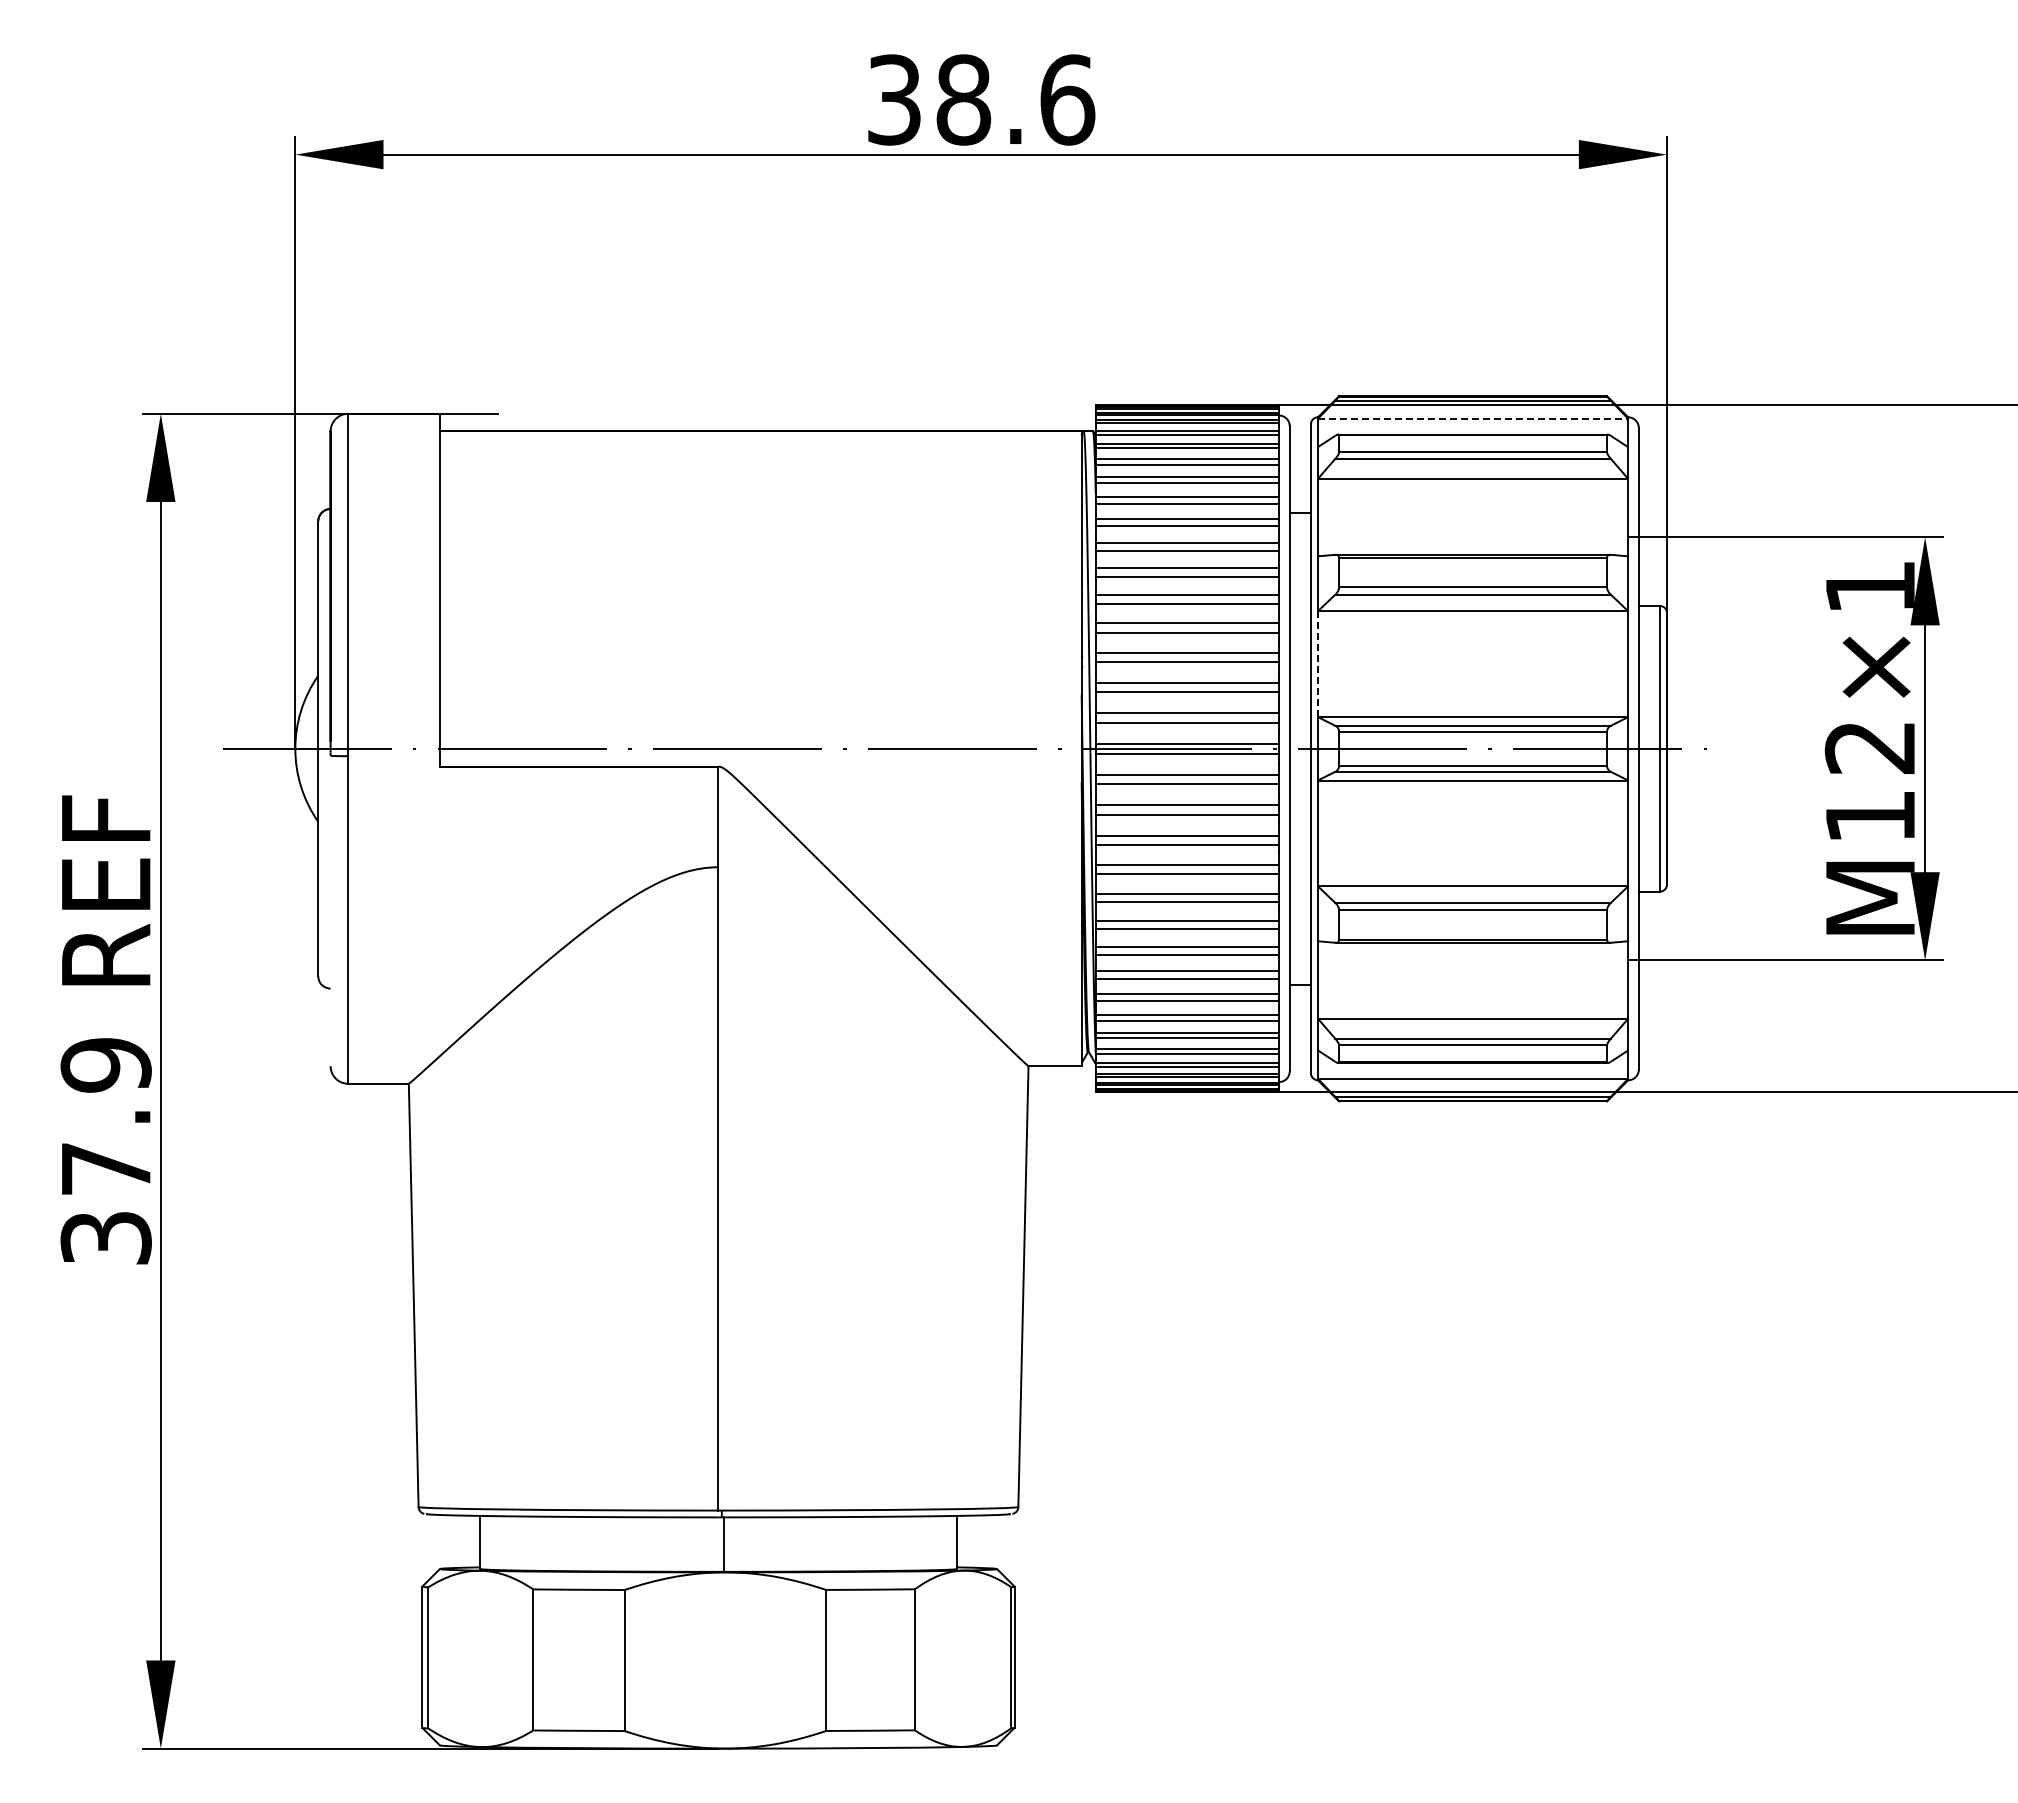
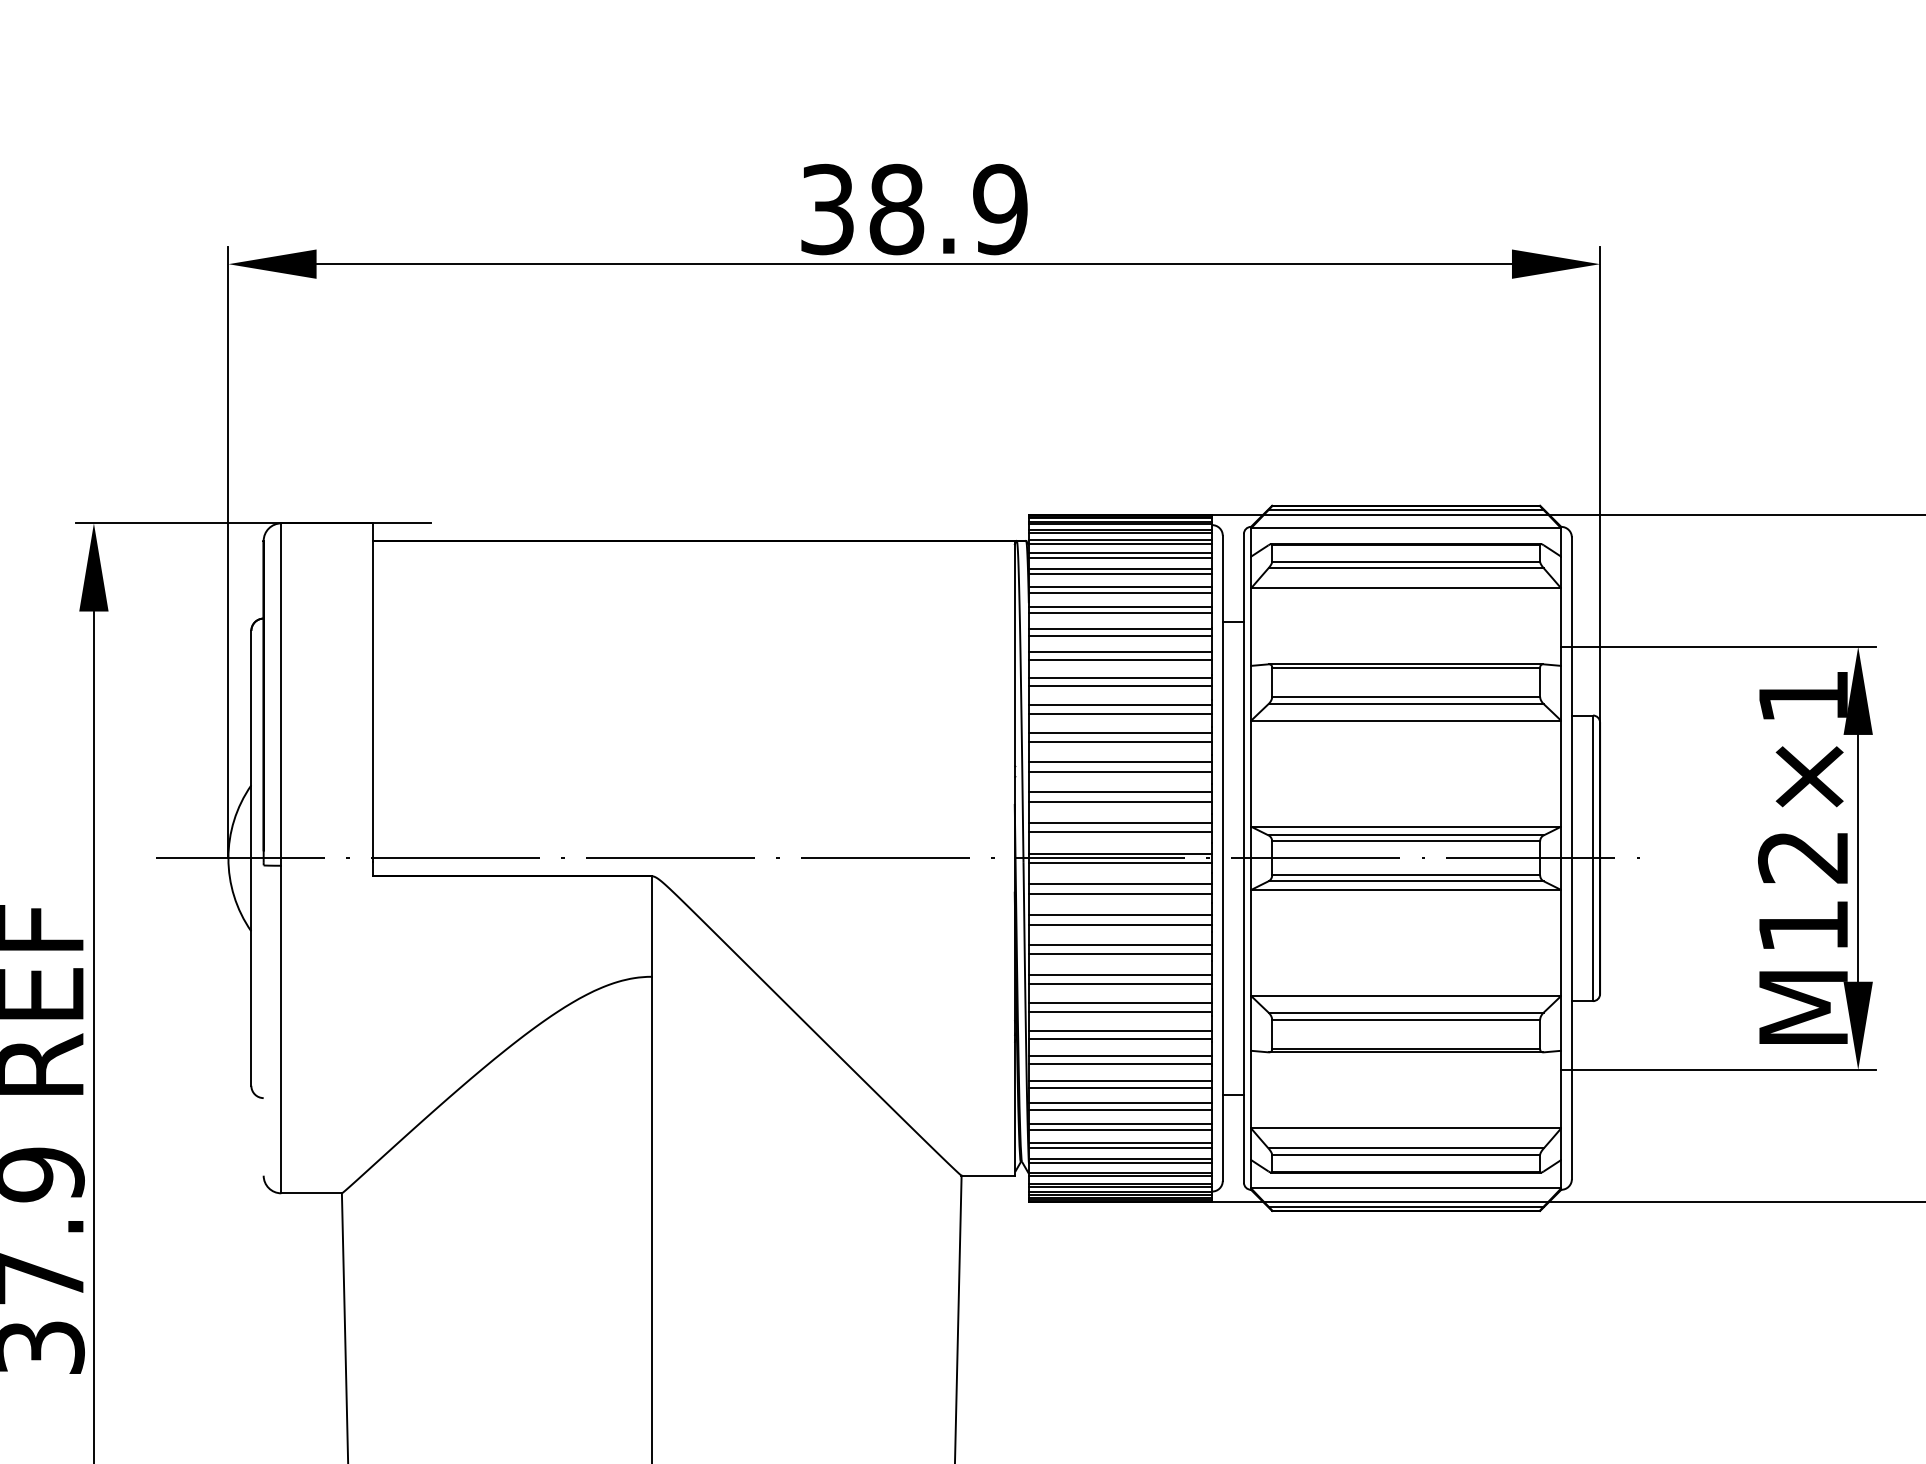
text: (1067, 99) -> (1000, 209), 38.6 -> 38.9
line: (1473, 418) -> (1406, 528), dashed -> solid
line: (1317, 664) -> (1250, 774), dashed -> solid

